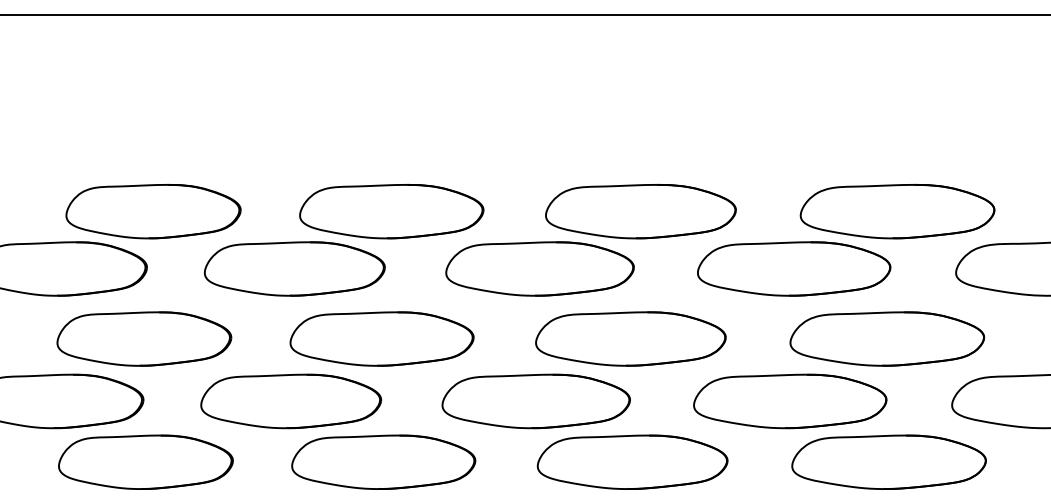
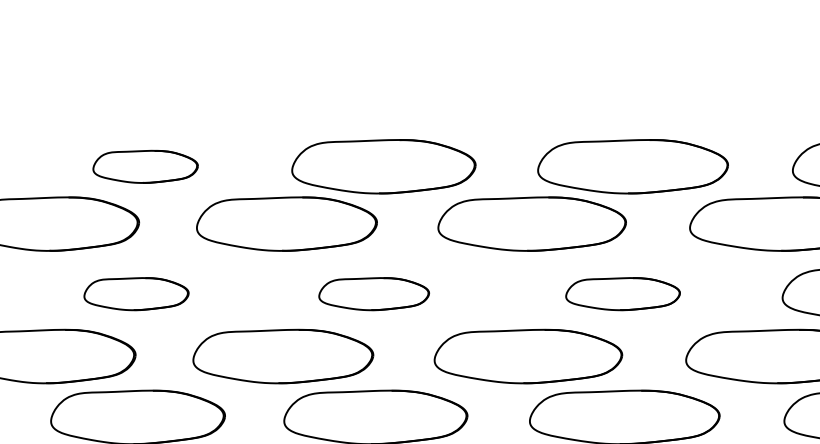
part: (153, 211) -> (145, 166), size x0.6
part: (144, 338) -> (136, 293), size x0.6
part: (381, 338) -> (373, 293), size x0.6
part: (630, 338) -> (622, 293), size x0.6

